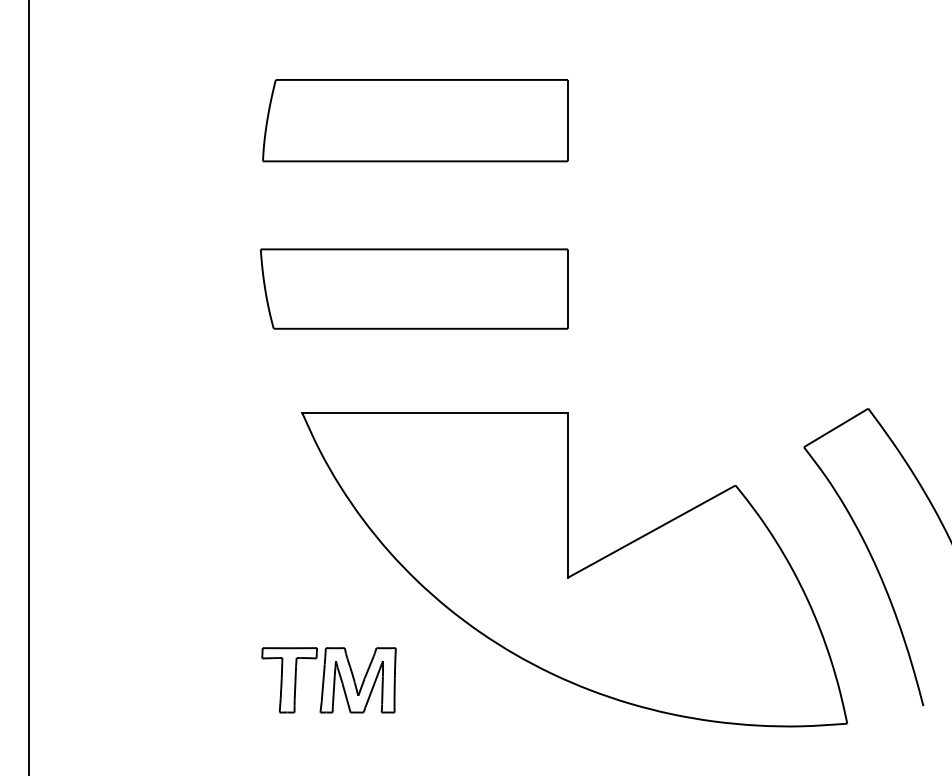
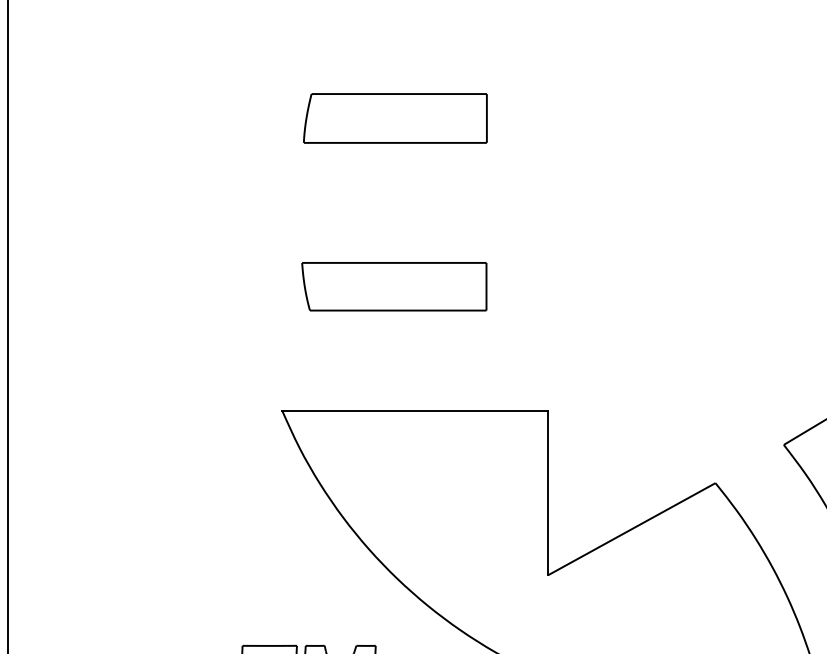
part: (415, 120) -> (395, 118), size x0.6
part: (414, 288) -> (394, 286), size x0.6

